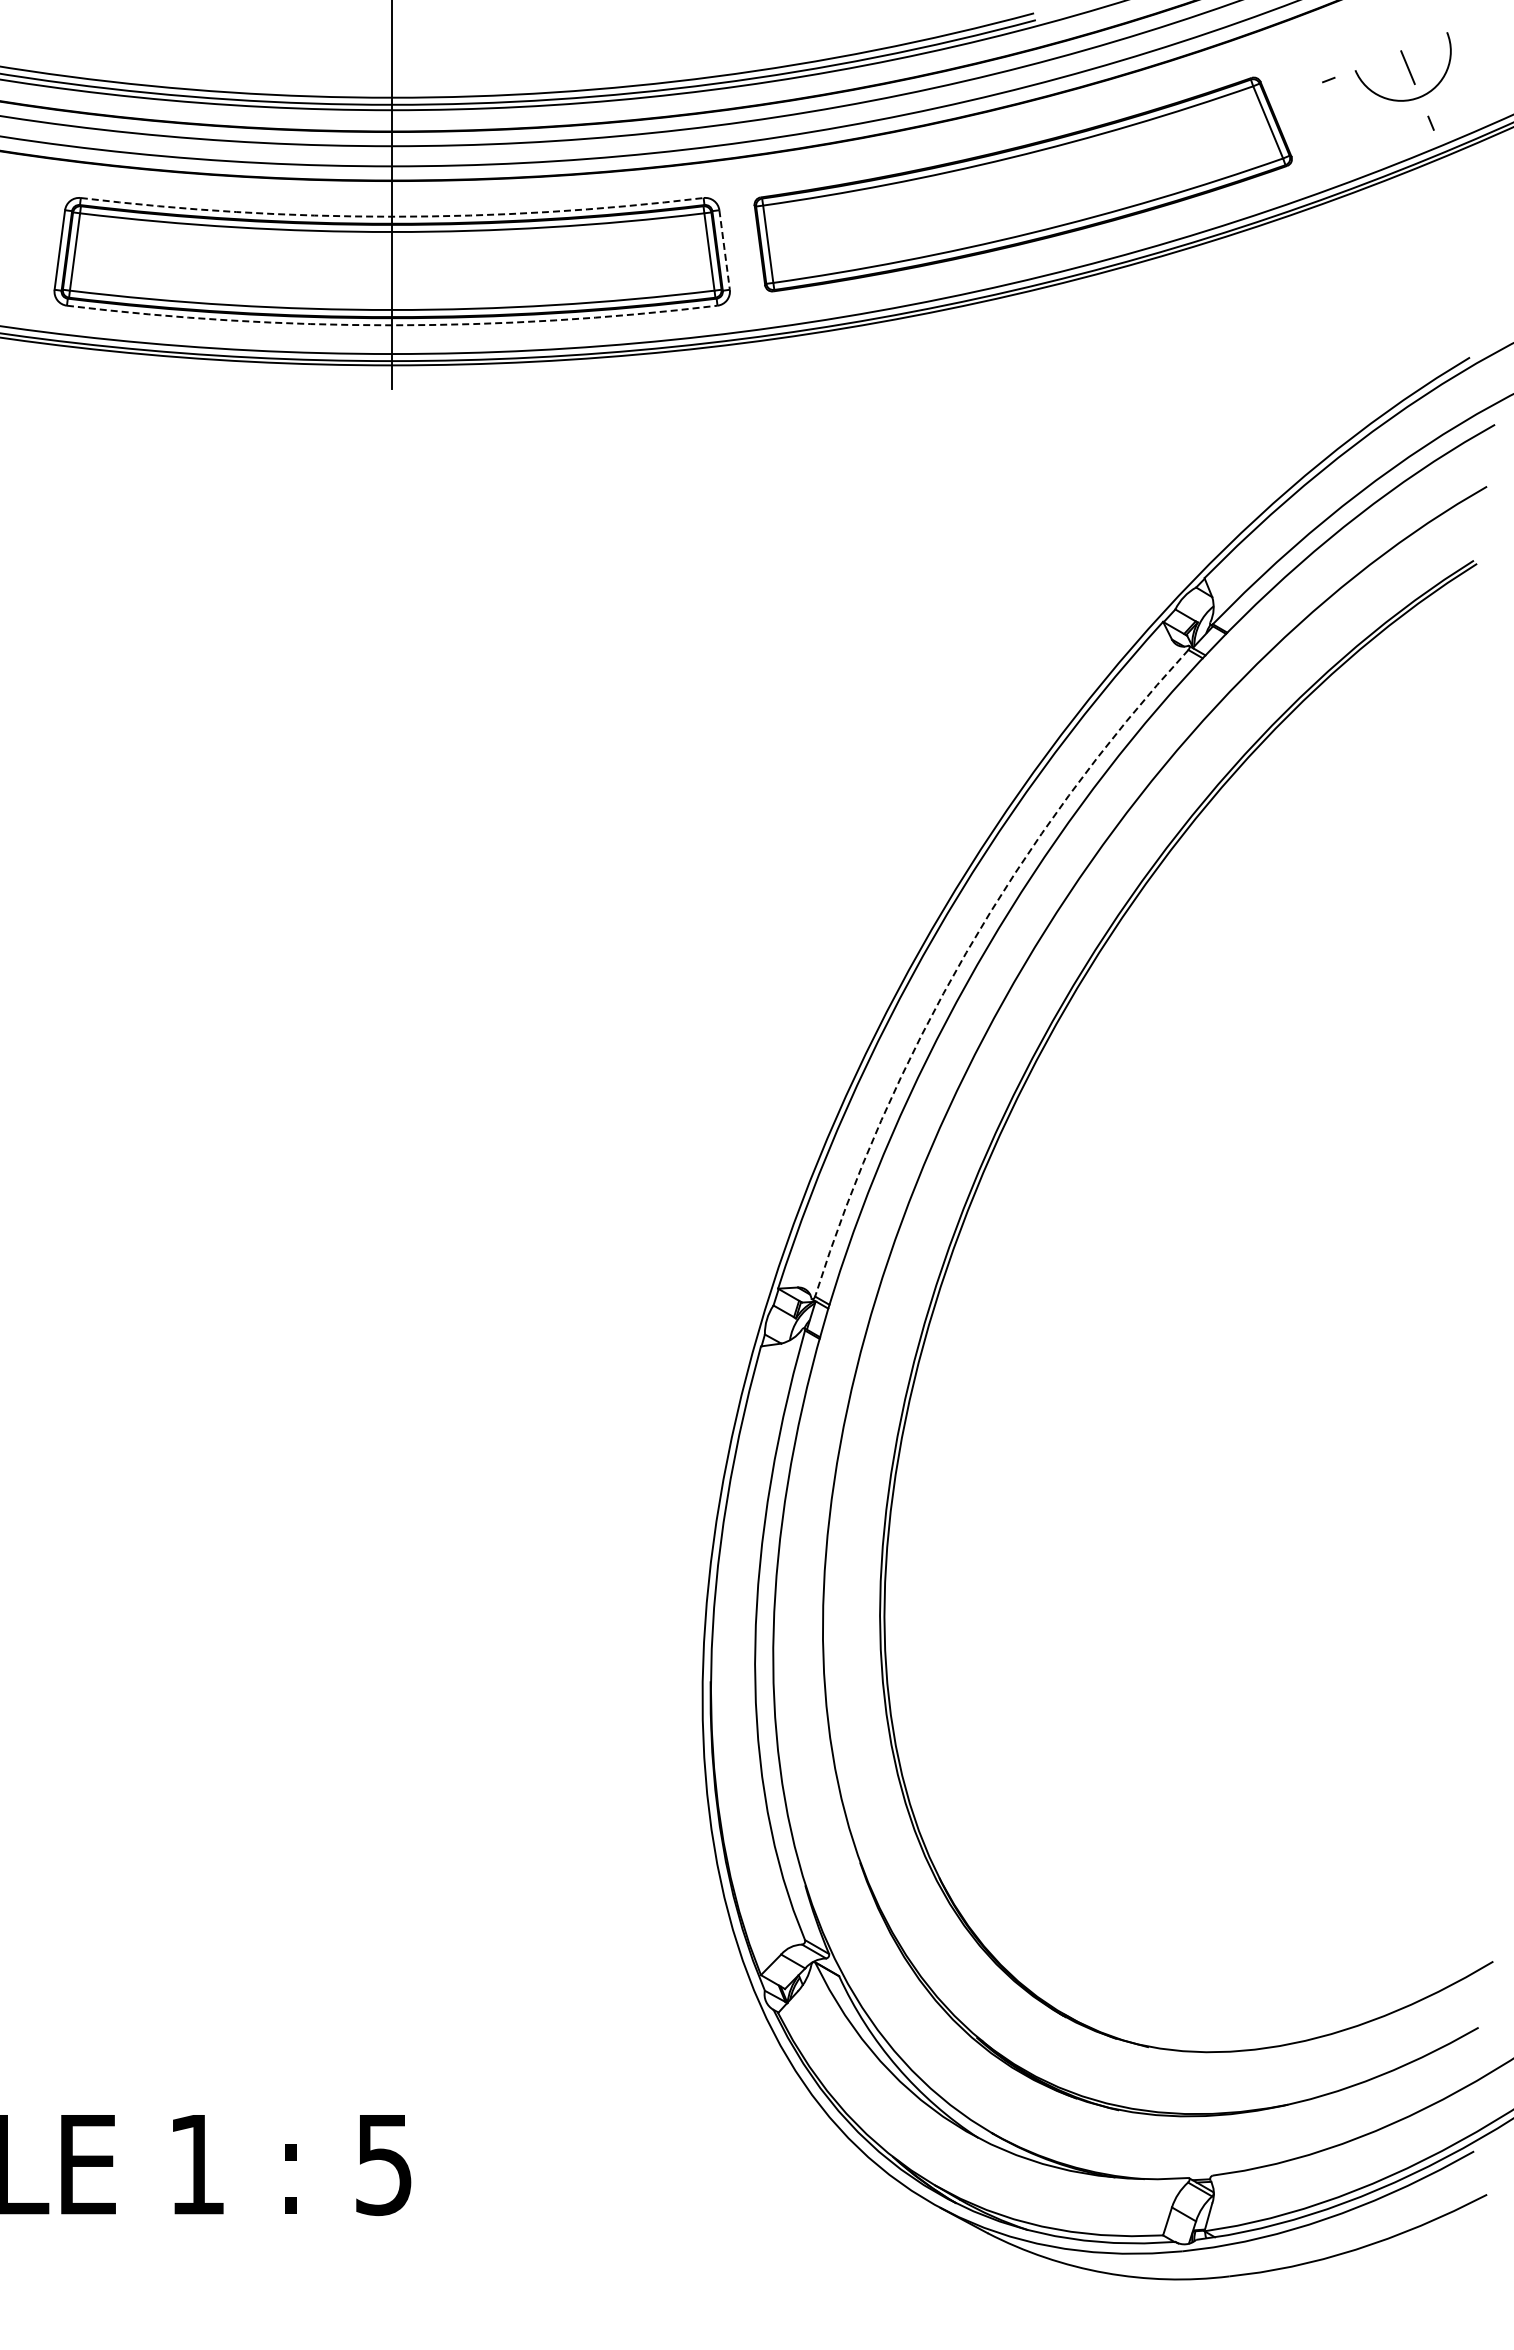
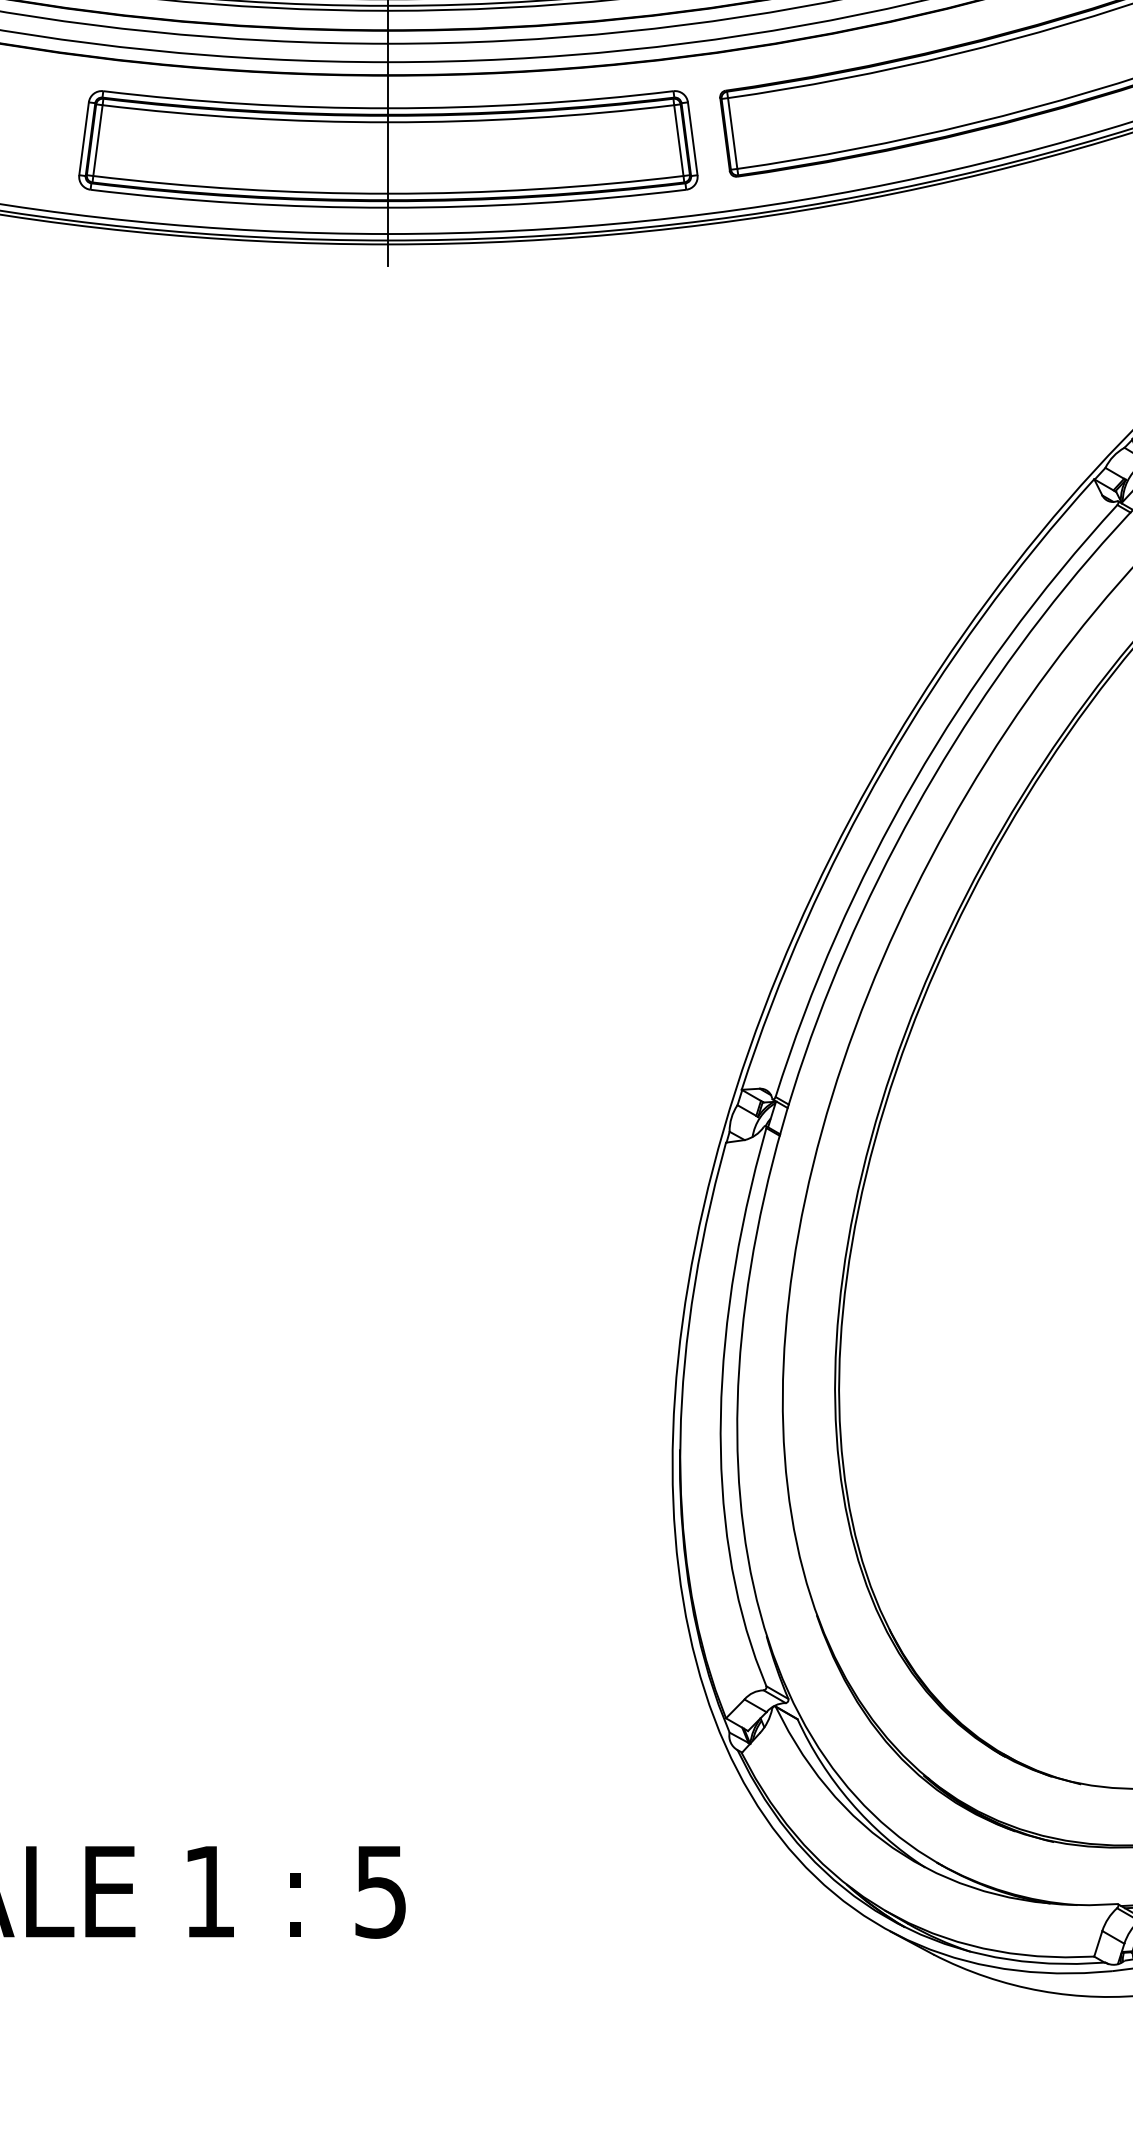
arc: (392, 216) -> (388, 108), dashed -> solid
line: (724, 250) -> (692, 139), dashed -> solid
arc: (392, 325) -> (388, 207), dashed -> solid
arc: (966, 952) -> (914, 781), dashed -> solid

